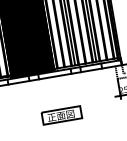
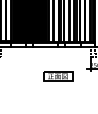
part: (61, 115) -> (58, 76), moved

